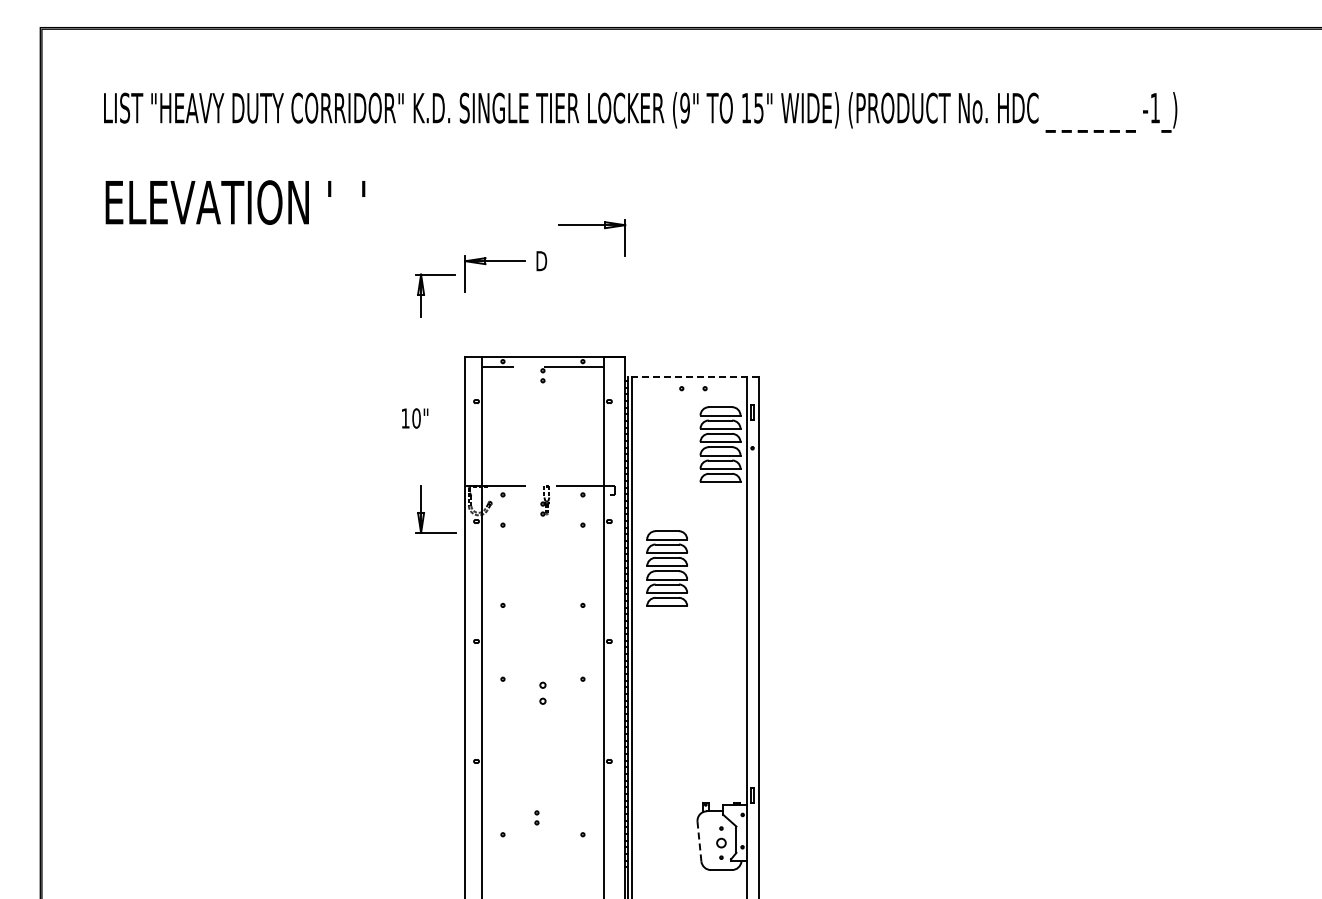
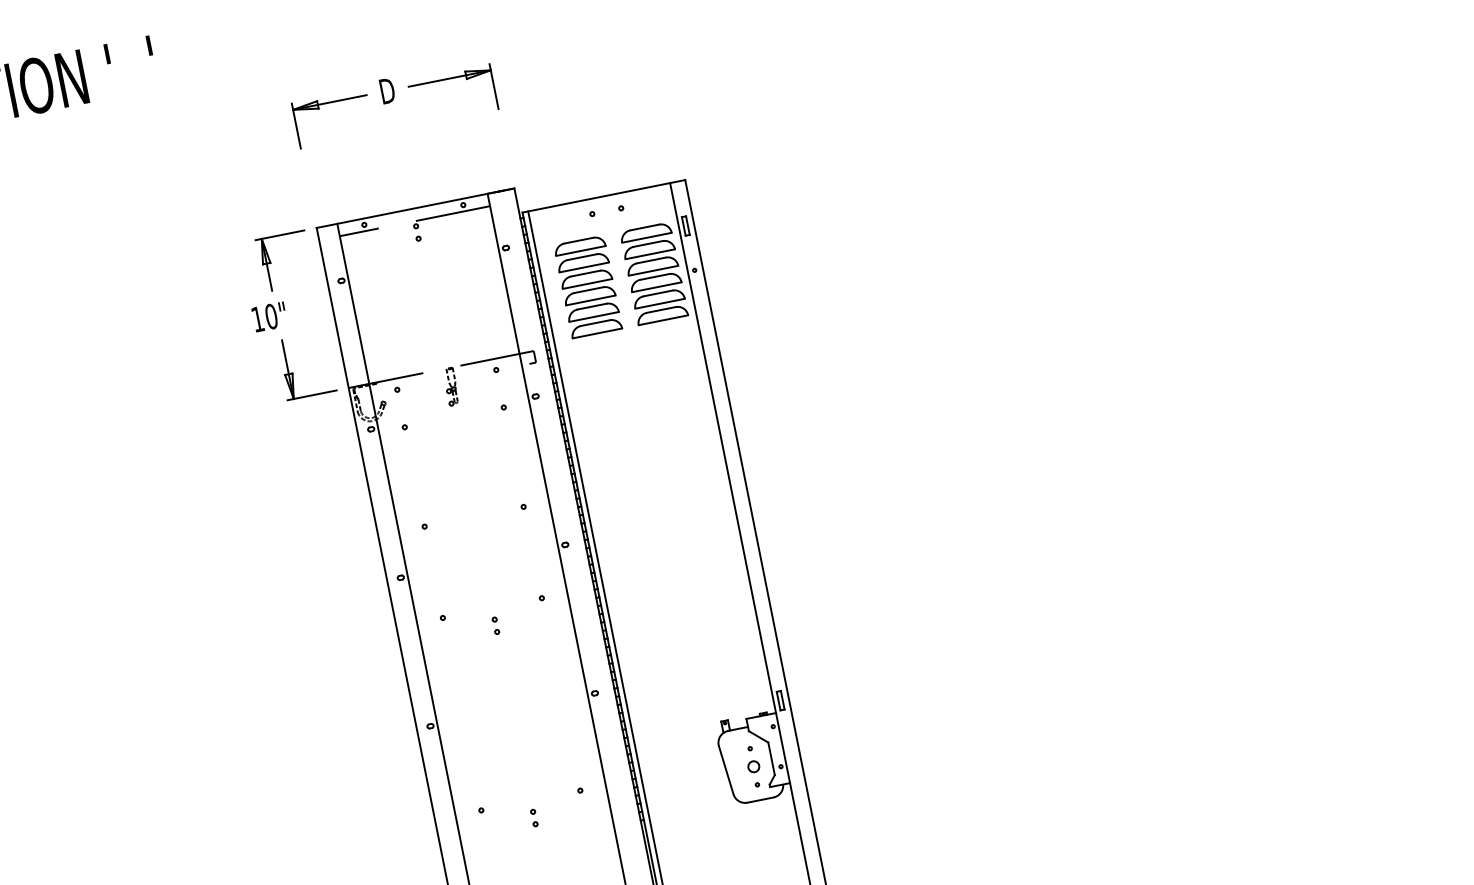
part: (592, 225) -> (450, 78), moved
part: (424, 295) -> (271, 263), moved
line: (693, 376) -> (603, 196), dashed -> solid
part: (424, 512) -> (292, 372), moved
part: (667, 568) -> (588, 286), moved
part: (542, 693) -> (495, 625), size x0.62
part: (536, 817) -> (533, 817), moved
line: (699, 841) -> (726, 770), dashed -> solid

